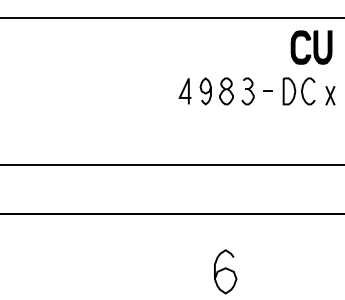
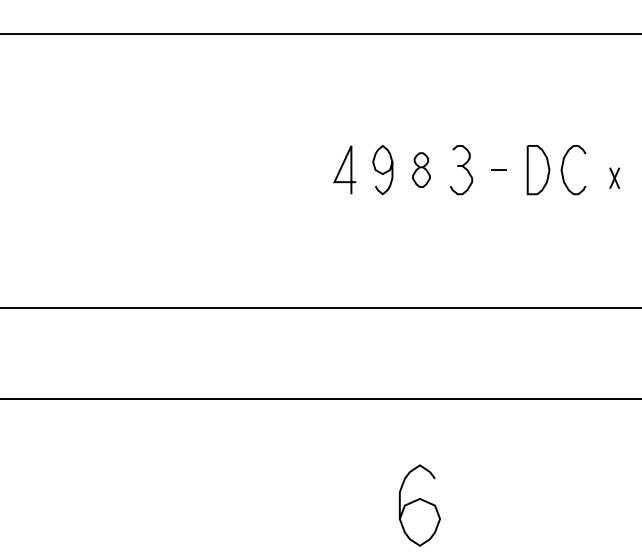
part: (311, 47) -> (579, 88), removed
part: (226, 91) -> (421, 170), size x0.7
part: (330, 95) -> (614, 177), size x0.6

